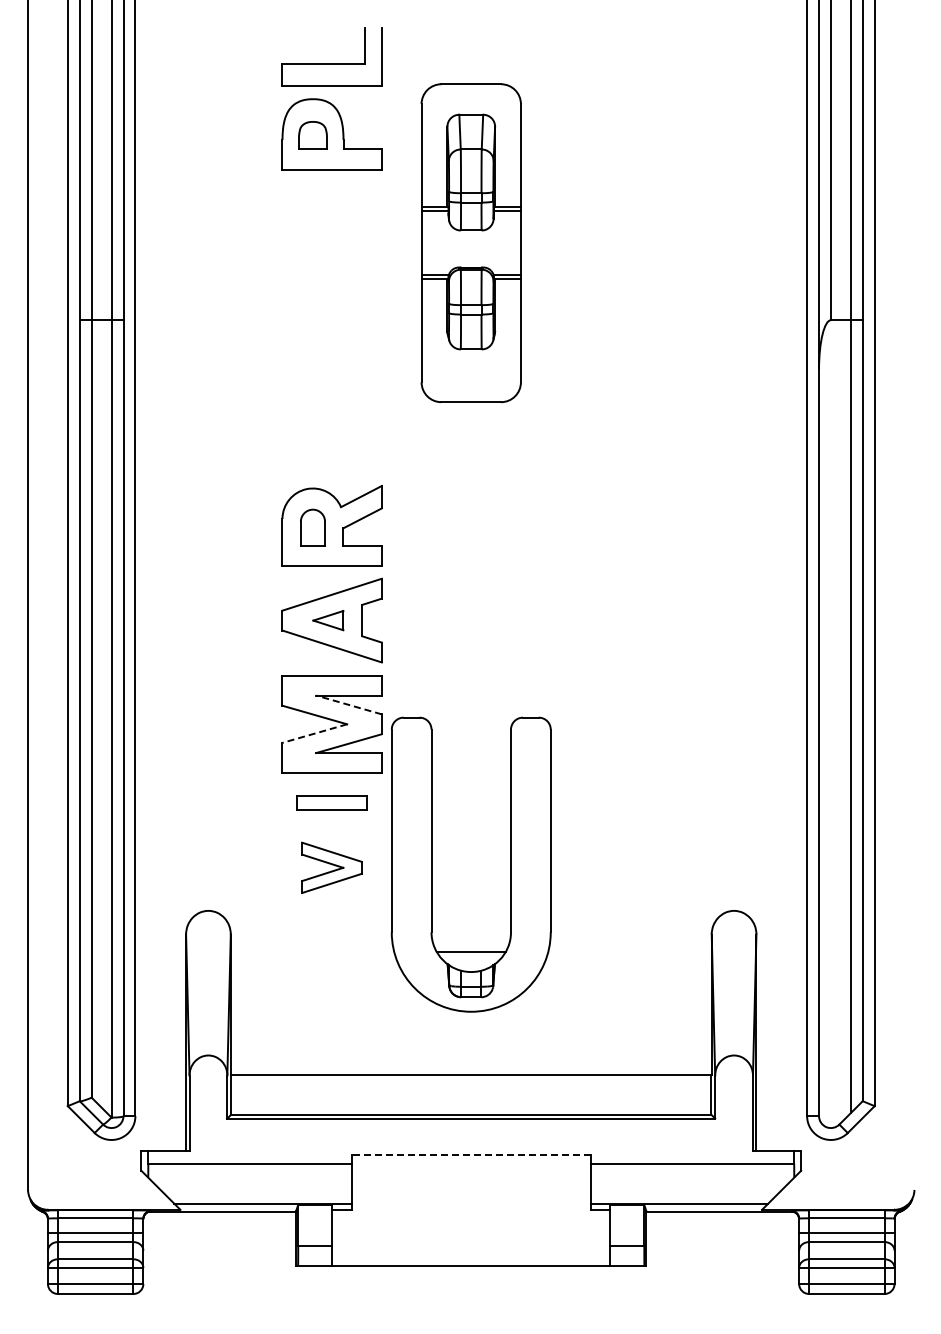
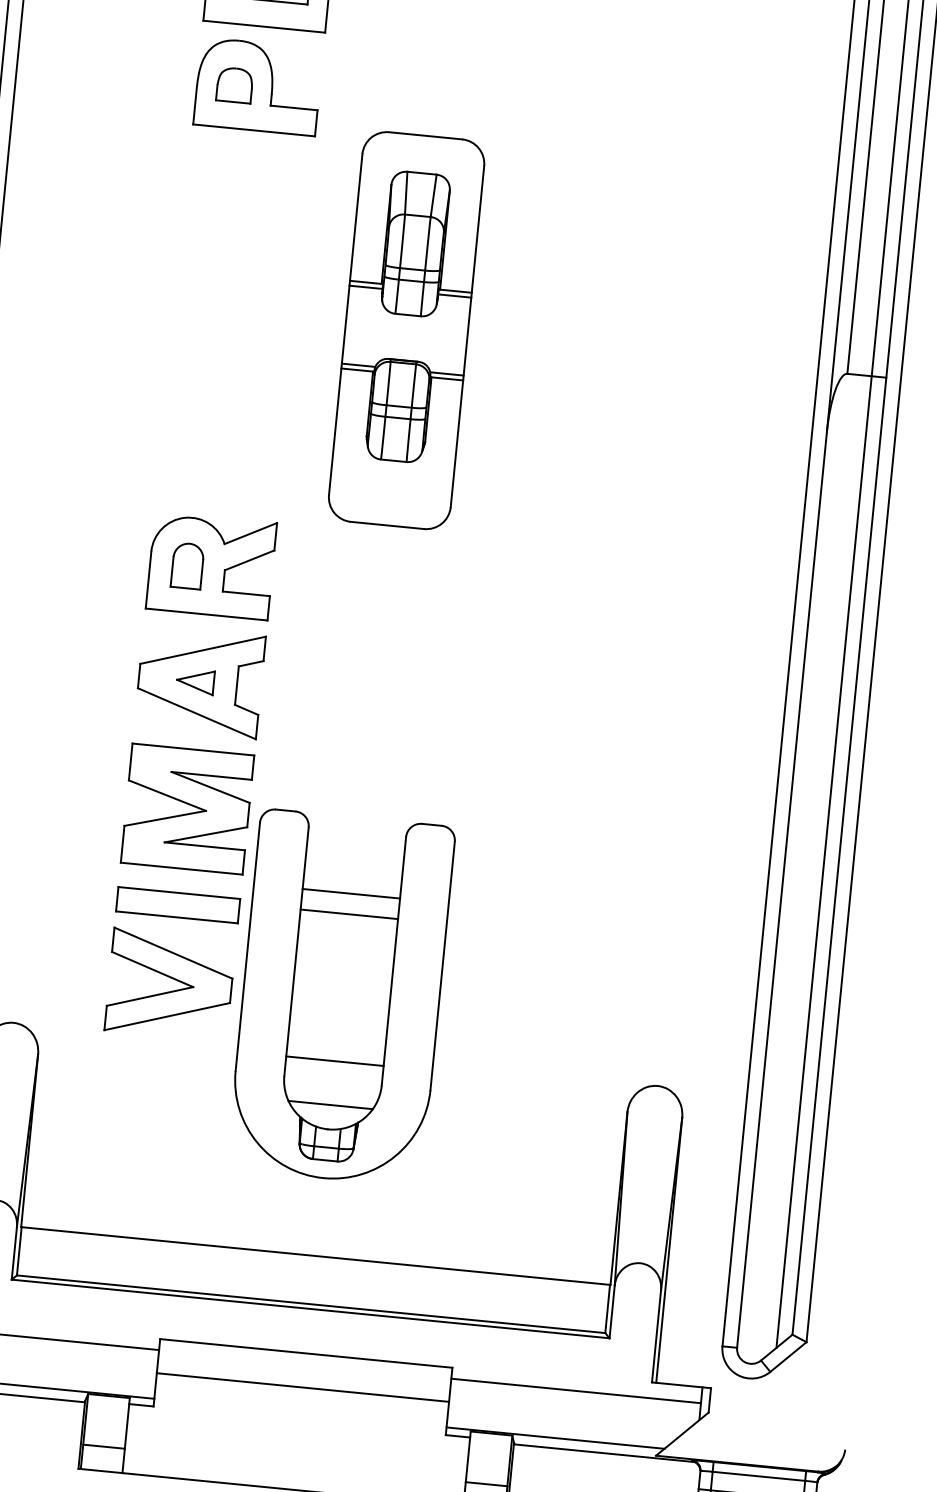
part: (470, 243) -> (405, 330), moved
line: (348, 704) -> (209, 786), dashed -> solid
line: (314, 733) -> (164, 818), dashed -> solid
line: (471, 779) -> (351, 893), added
line: (471, 796) -> (349, 914), added
part: (331, 802) -> (177, 904), size x1.43
part: (331, 867) -> (169, 984), size x1.67
line: (471, 916) -> (335, 1061), added
line: (470, 1154) -> (305, 1352), dashed -> solid
line: (471, 1182) -> (303, 1387), added

